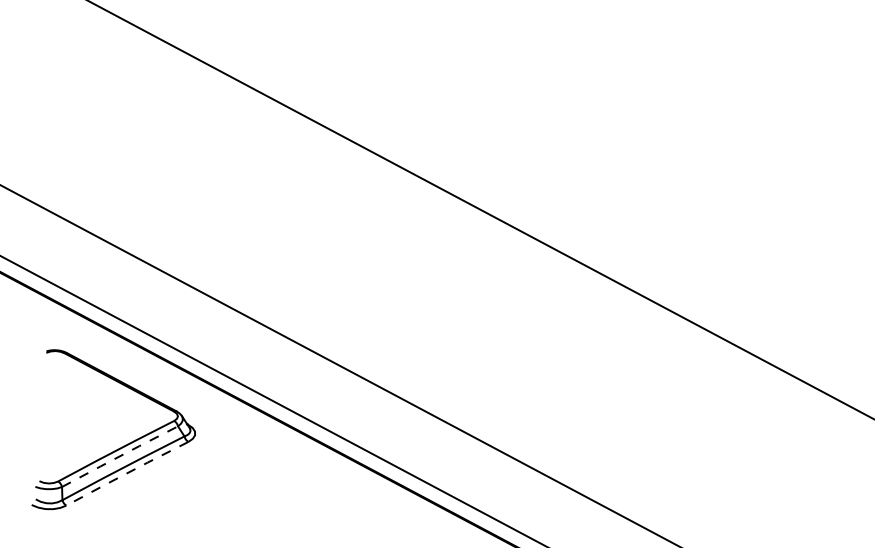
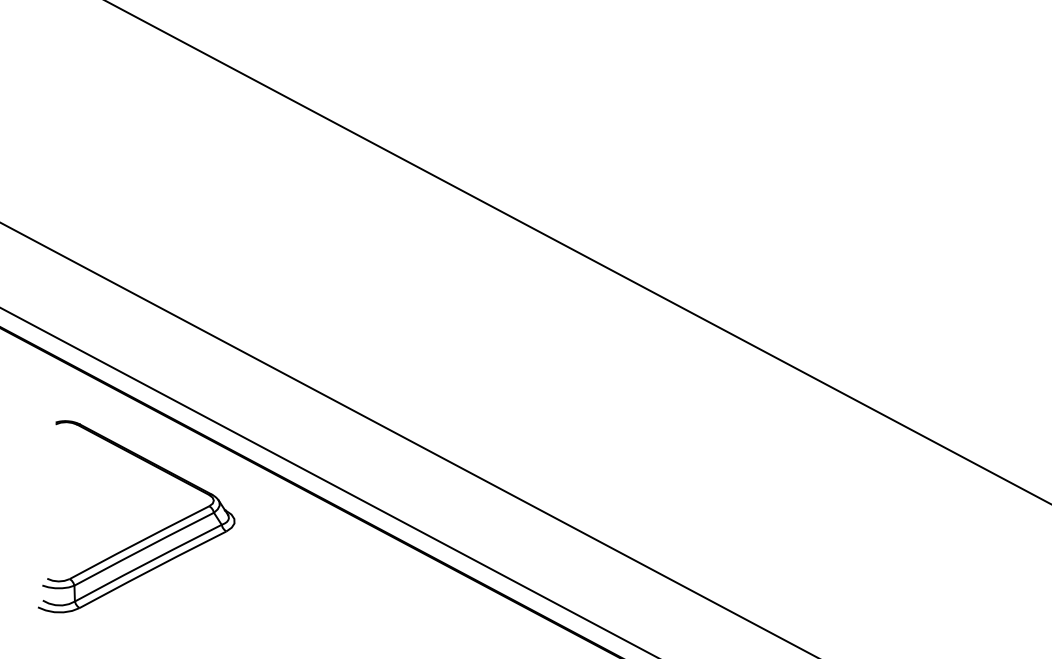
line: (120, 456) -> (144, 548), dashed -> solid
line: (126, 473) -> (151, 569), dashed -> solid

